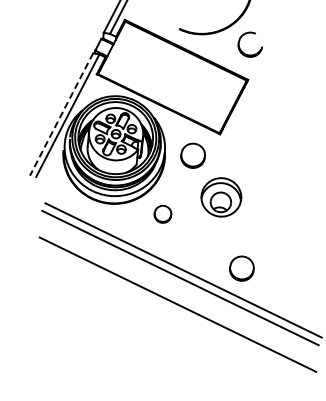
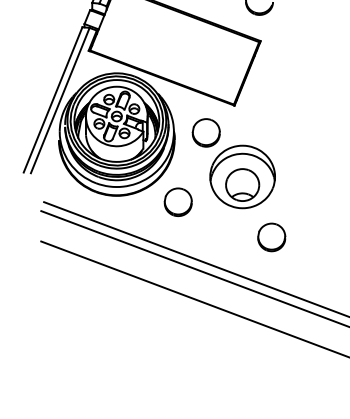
line: (61, 114) -> (52, 99), dashed -> solid
part: (221, 197) -> (242, 177), size x1.43
part: (162, 214) -> (177, 202), size x1.43
part: (241, 268) -> (271, 237), moved

